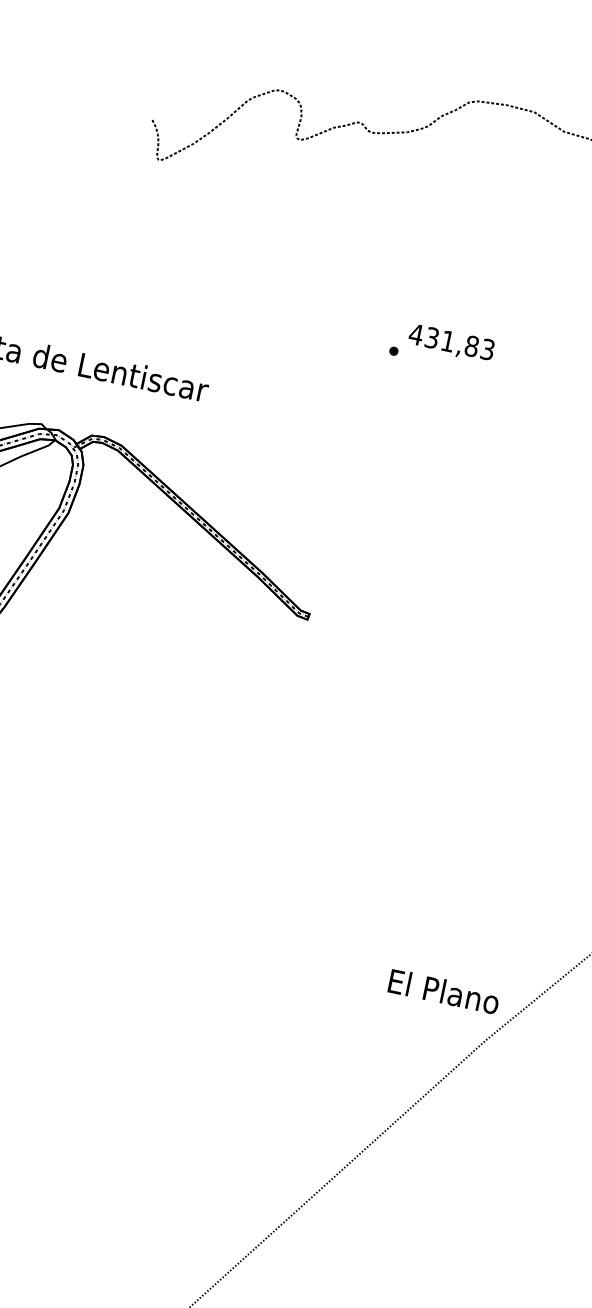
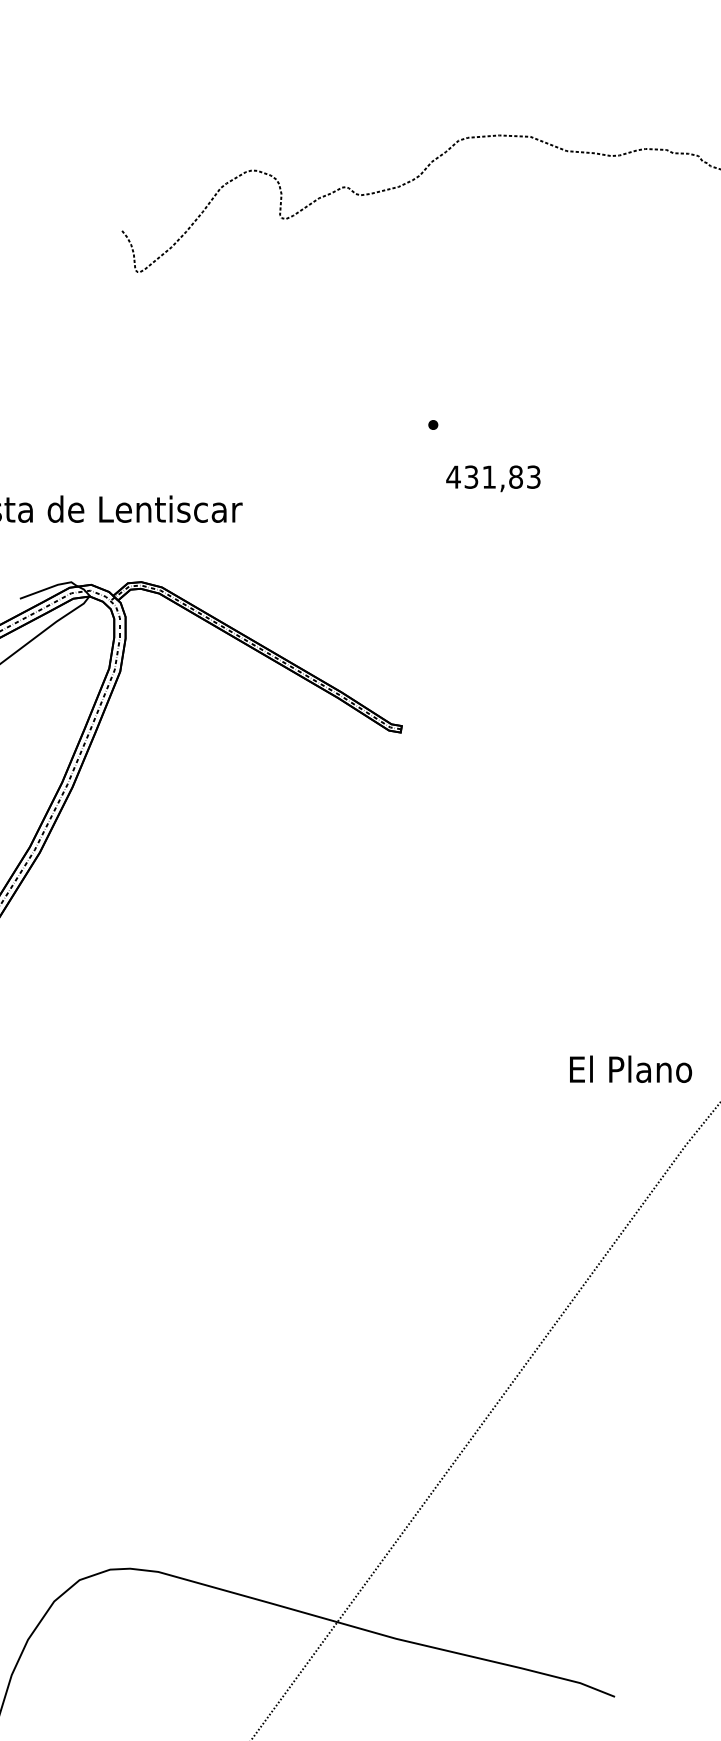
text: (451, 343) -> (493, 478), moved
text: (444, 991) -> (631, 1068), moved

